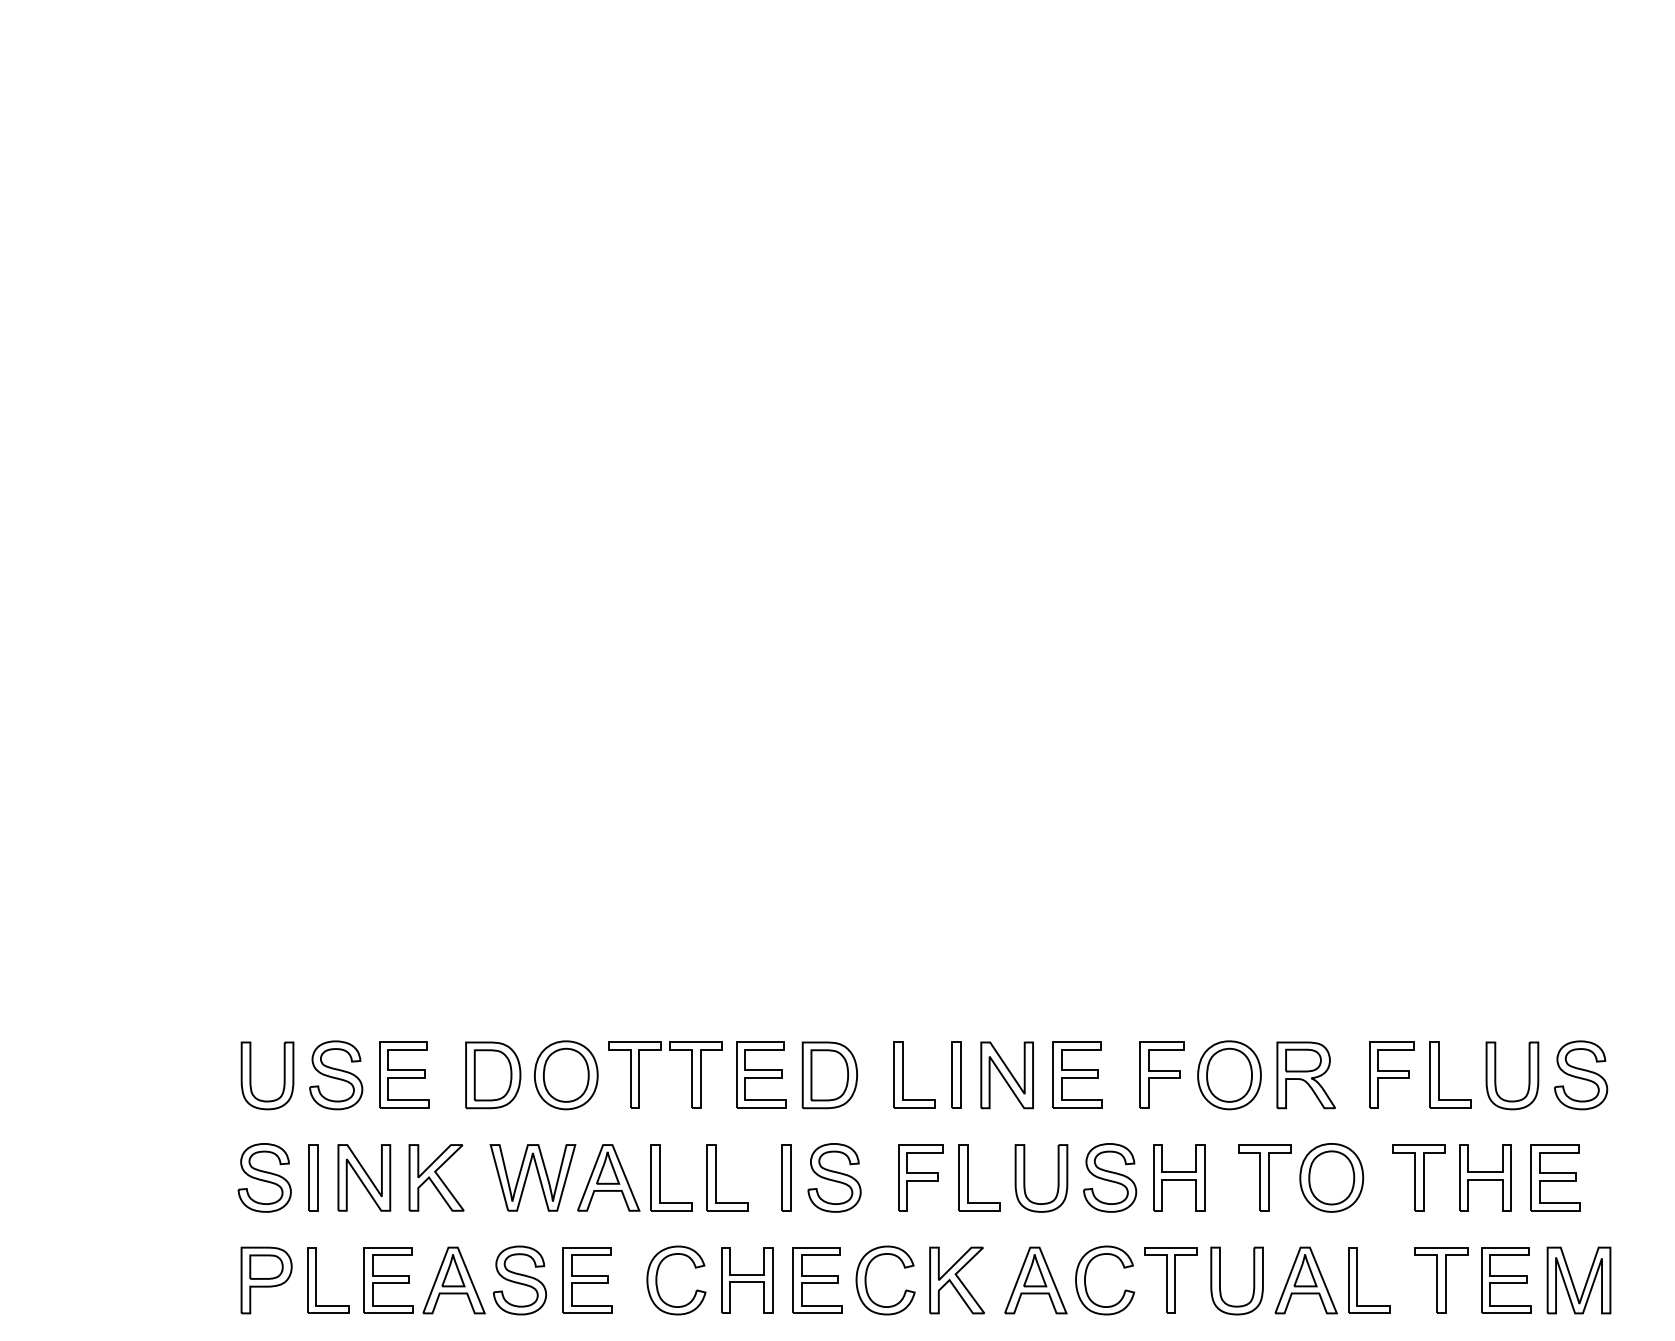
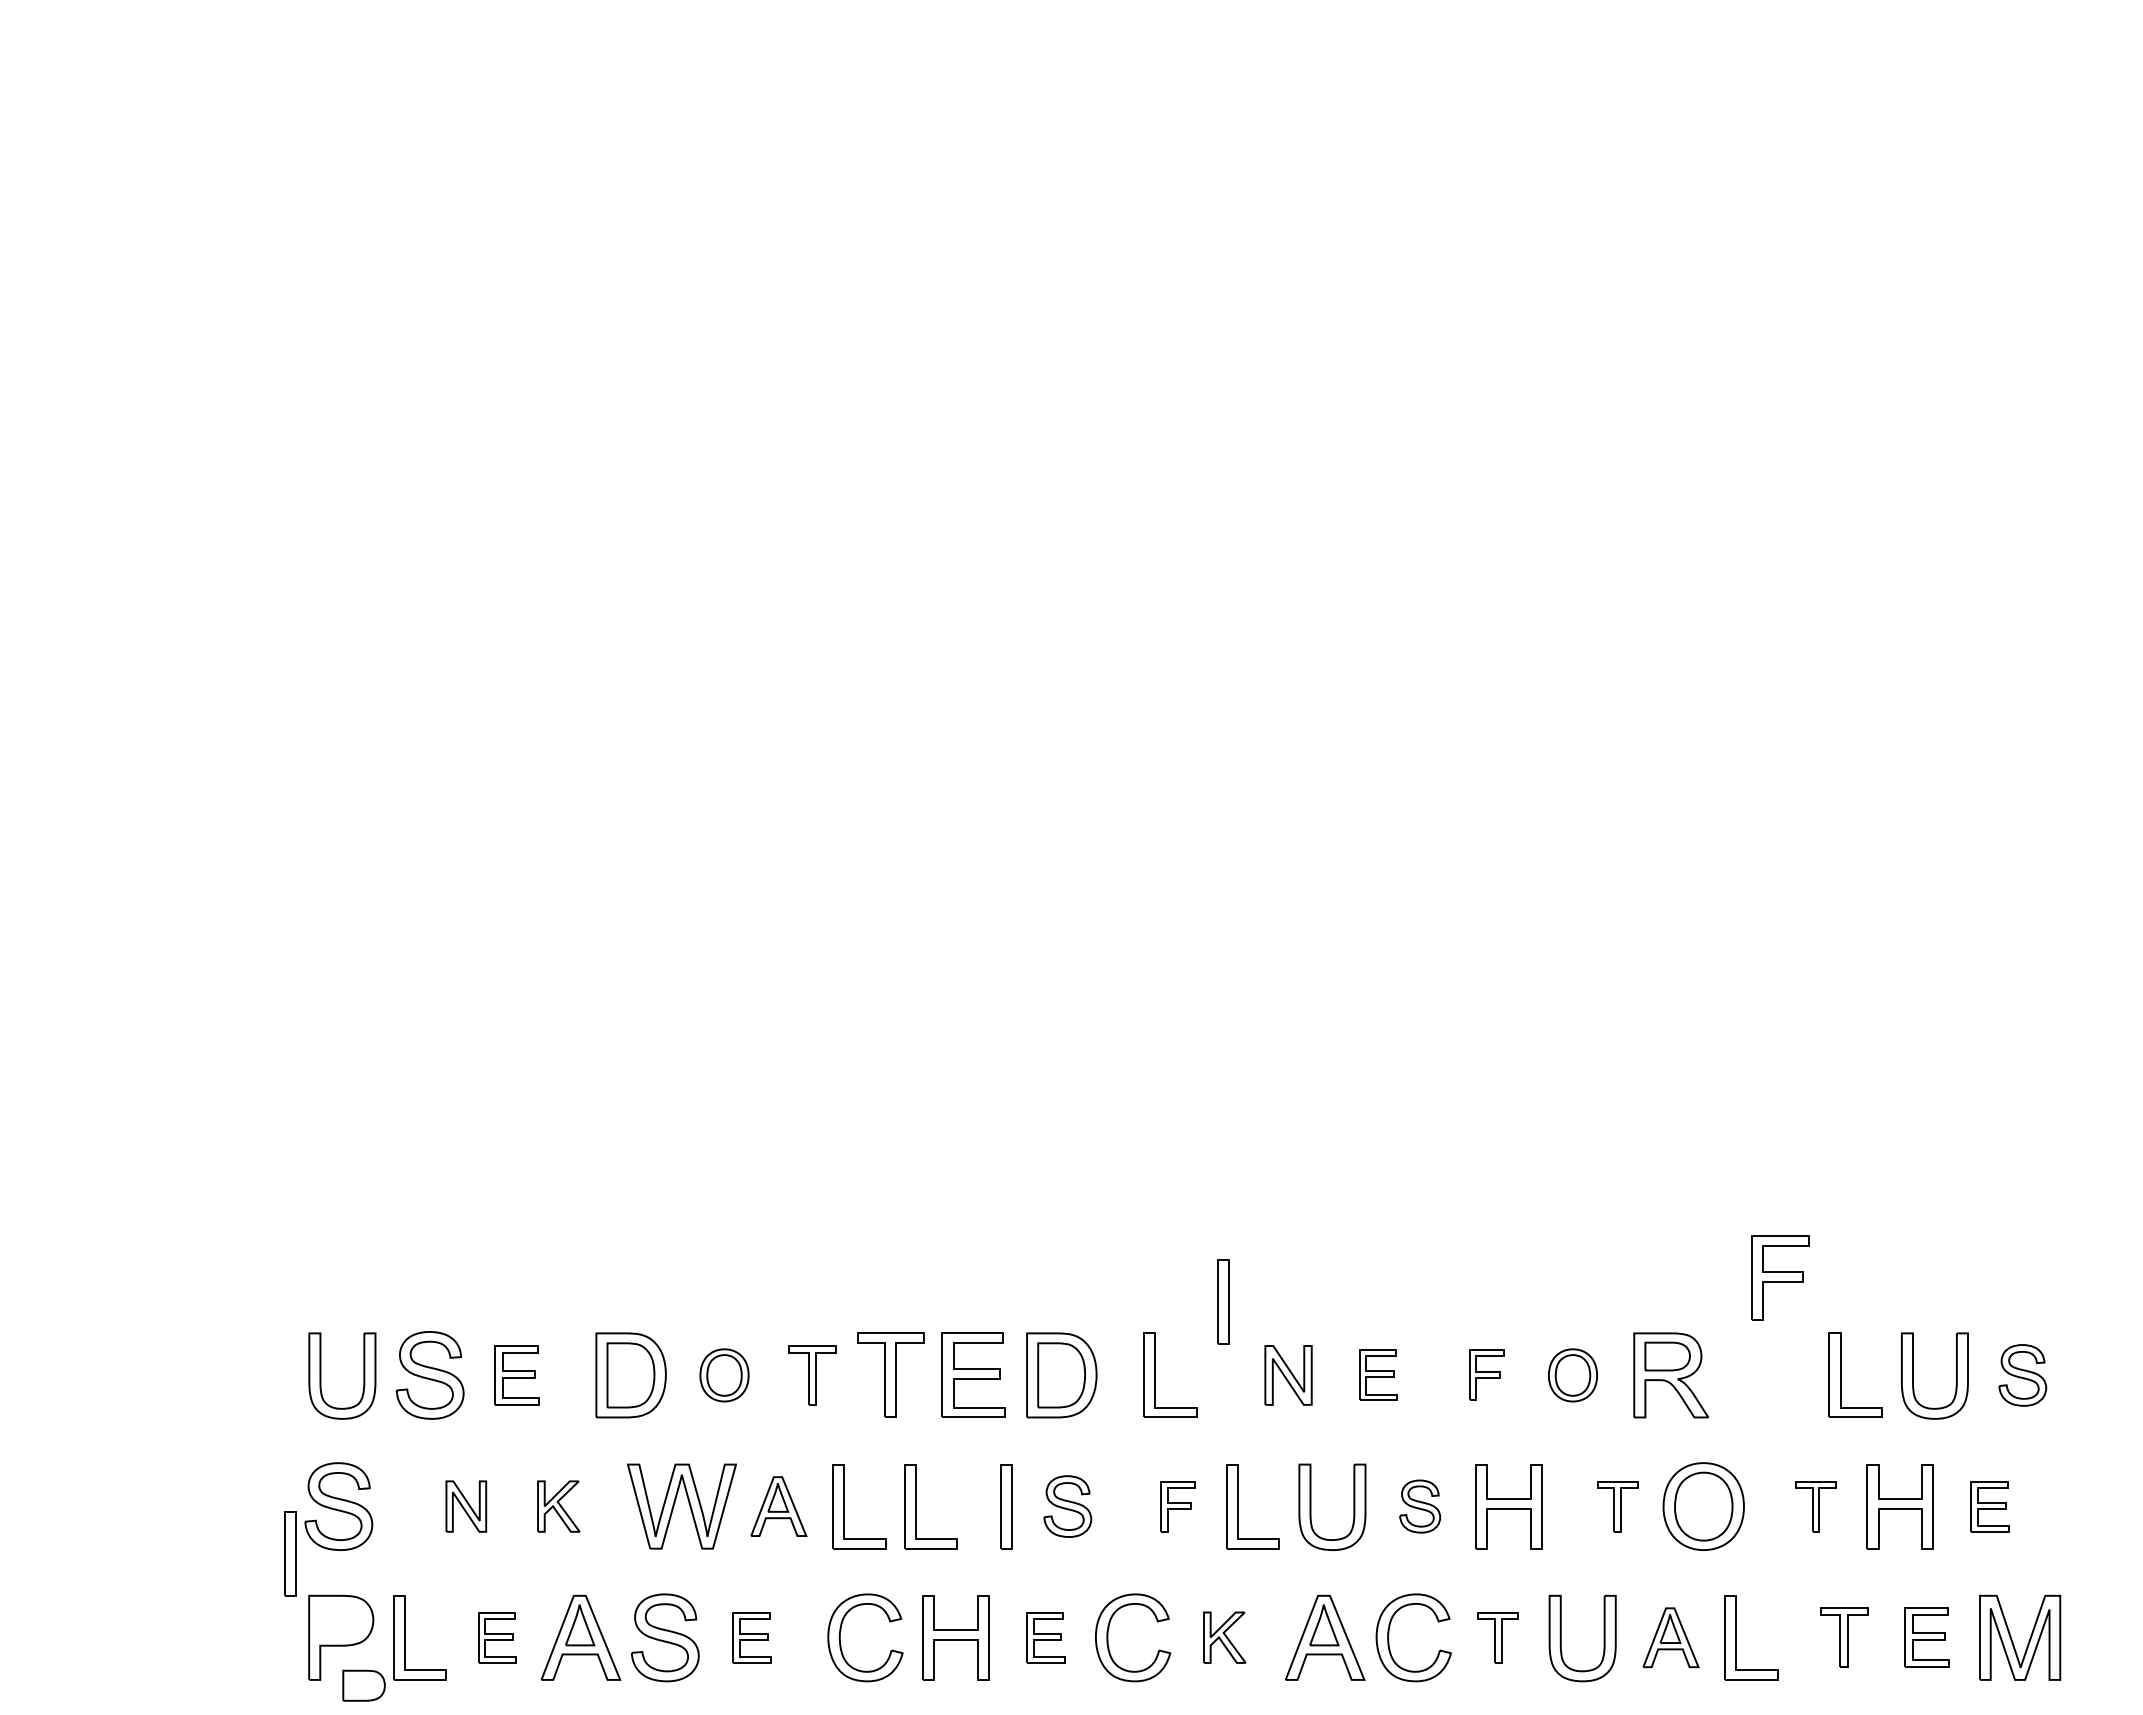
part: (403, 1074) -> (516, 1374), size x0.7
part: (635, 1074) -> (812, 1374), size x0.7
part: (956, 1074) -> (1223, 1301), moved
part: (1077, 1074) -> (1378, 1374), size x0.6
part: (1161, 1074) -> (1486, 1374), size x0.6
part: (1391, 1074) -> (1780, 1277), moved
part: (566, 1075) -> (724, 1375), size x0.6
part: (1007, 1075) -> (1288, 1375), size x0.7
part: (1229, 1075) -> (1572, 1375), size x0.6
part: (1580, 1075) -> (2022, 1375), size x0.7
part: (313, 1177) -> (290, 1553), moved
part: (364, 1177) -> (466, 1506), size x0.6
part: (436, 1177) -> (558, 1506), size x0.6
part: (608, 1177) -> (778, 1506), size x0.7
part: (834, 1177) -> (1067, 1506), size x0.7
part: (920, 1177) -> (1177, 1506), size x0.6
part: (1109, 1177) -> (1419, 1506), size x0.6
part: (1264, 1177) -> (1617, 1506), size x0.6
part: (1419, 1177) -> (1815, 1506), size x0.6
part: (1555, 1177) -> (1989, 1506), size x0.6
part: (266, 1266) -> (363, 1685), moved
part: (388, 1280) -> (497, 1637), size x0.6
part: (588, 1280) -> (752, 1637), size x0.6
part: (817, 1280) -> (1045, 1637), size x0.6
part: (957, 1280) -> (1224, 1637), size x0.6
part: (1171, 1280) -> (1498, 1637), size x0.6
part: (1305, 1280) -> (1670, 1637), size x0.7
part: (1441, 1280) -> (1844, 1637), size x0.7
part: (1505, 1280) -> (1926, 1637), size x0.7

